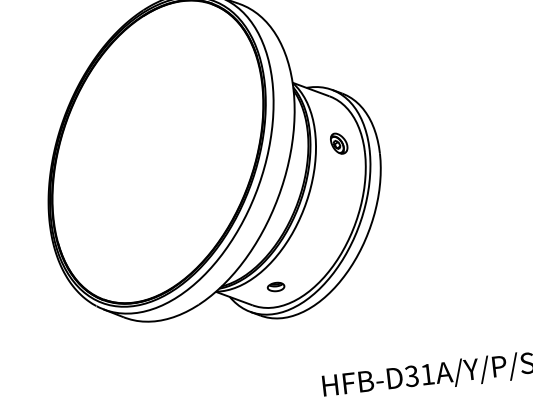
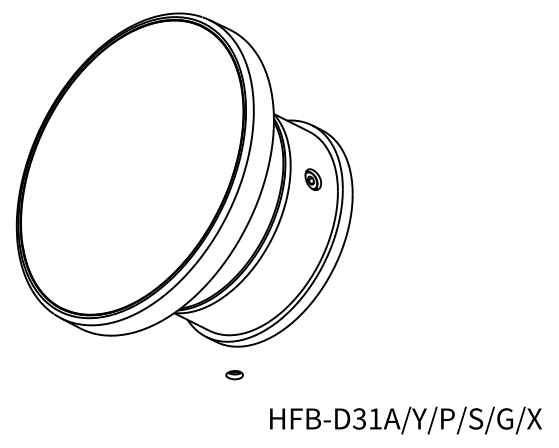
part: (276, 287) -> (234, 375), moved

